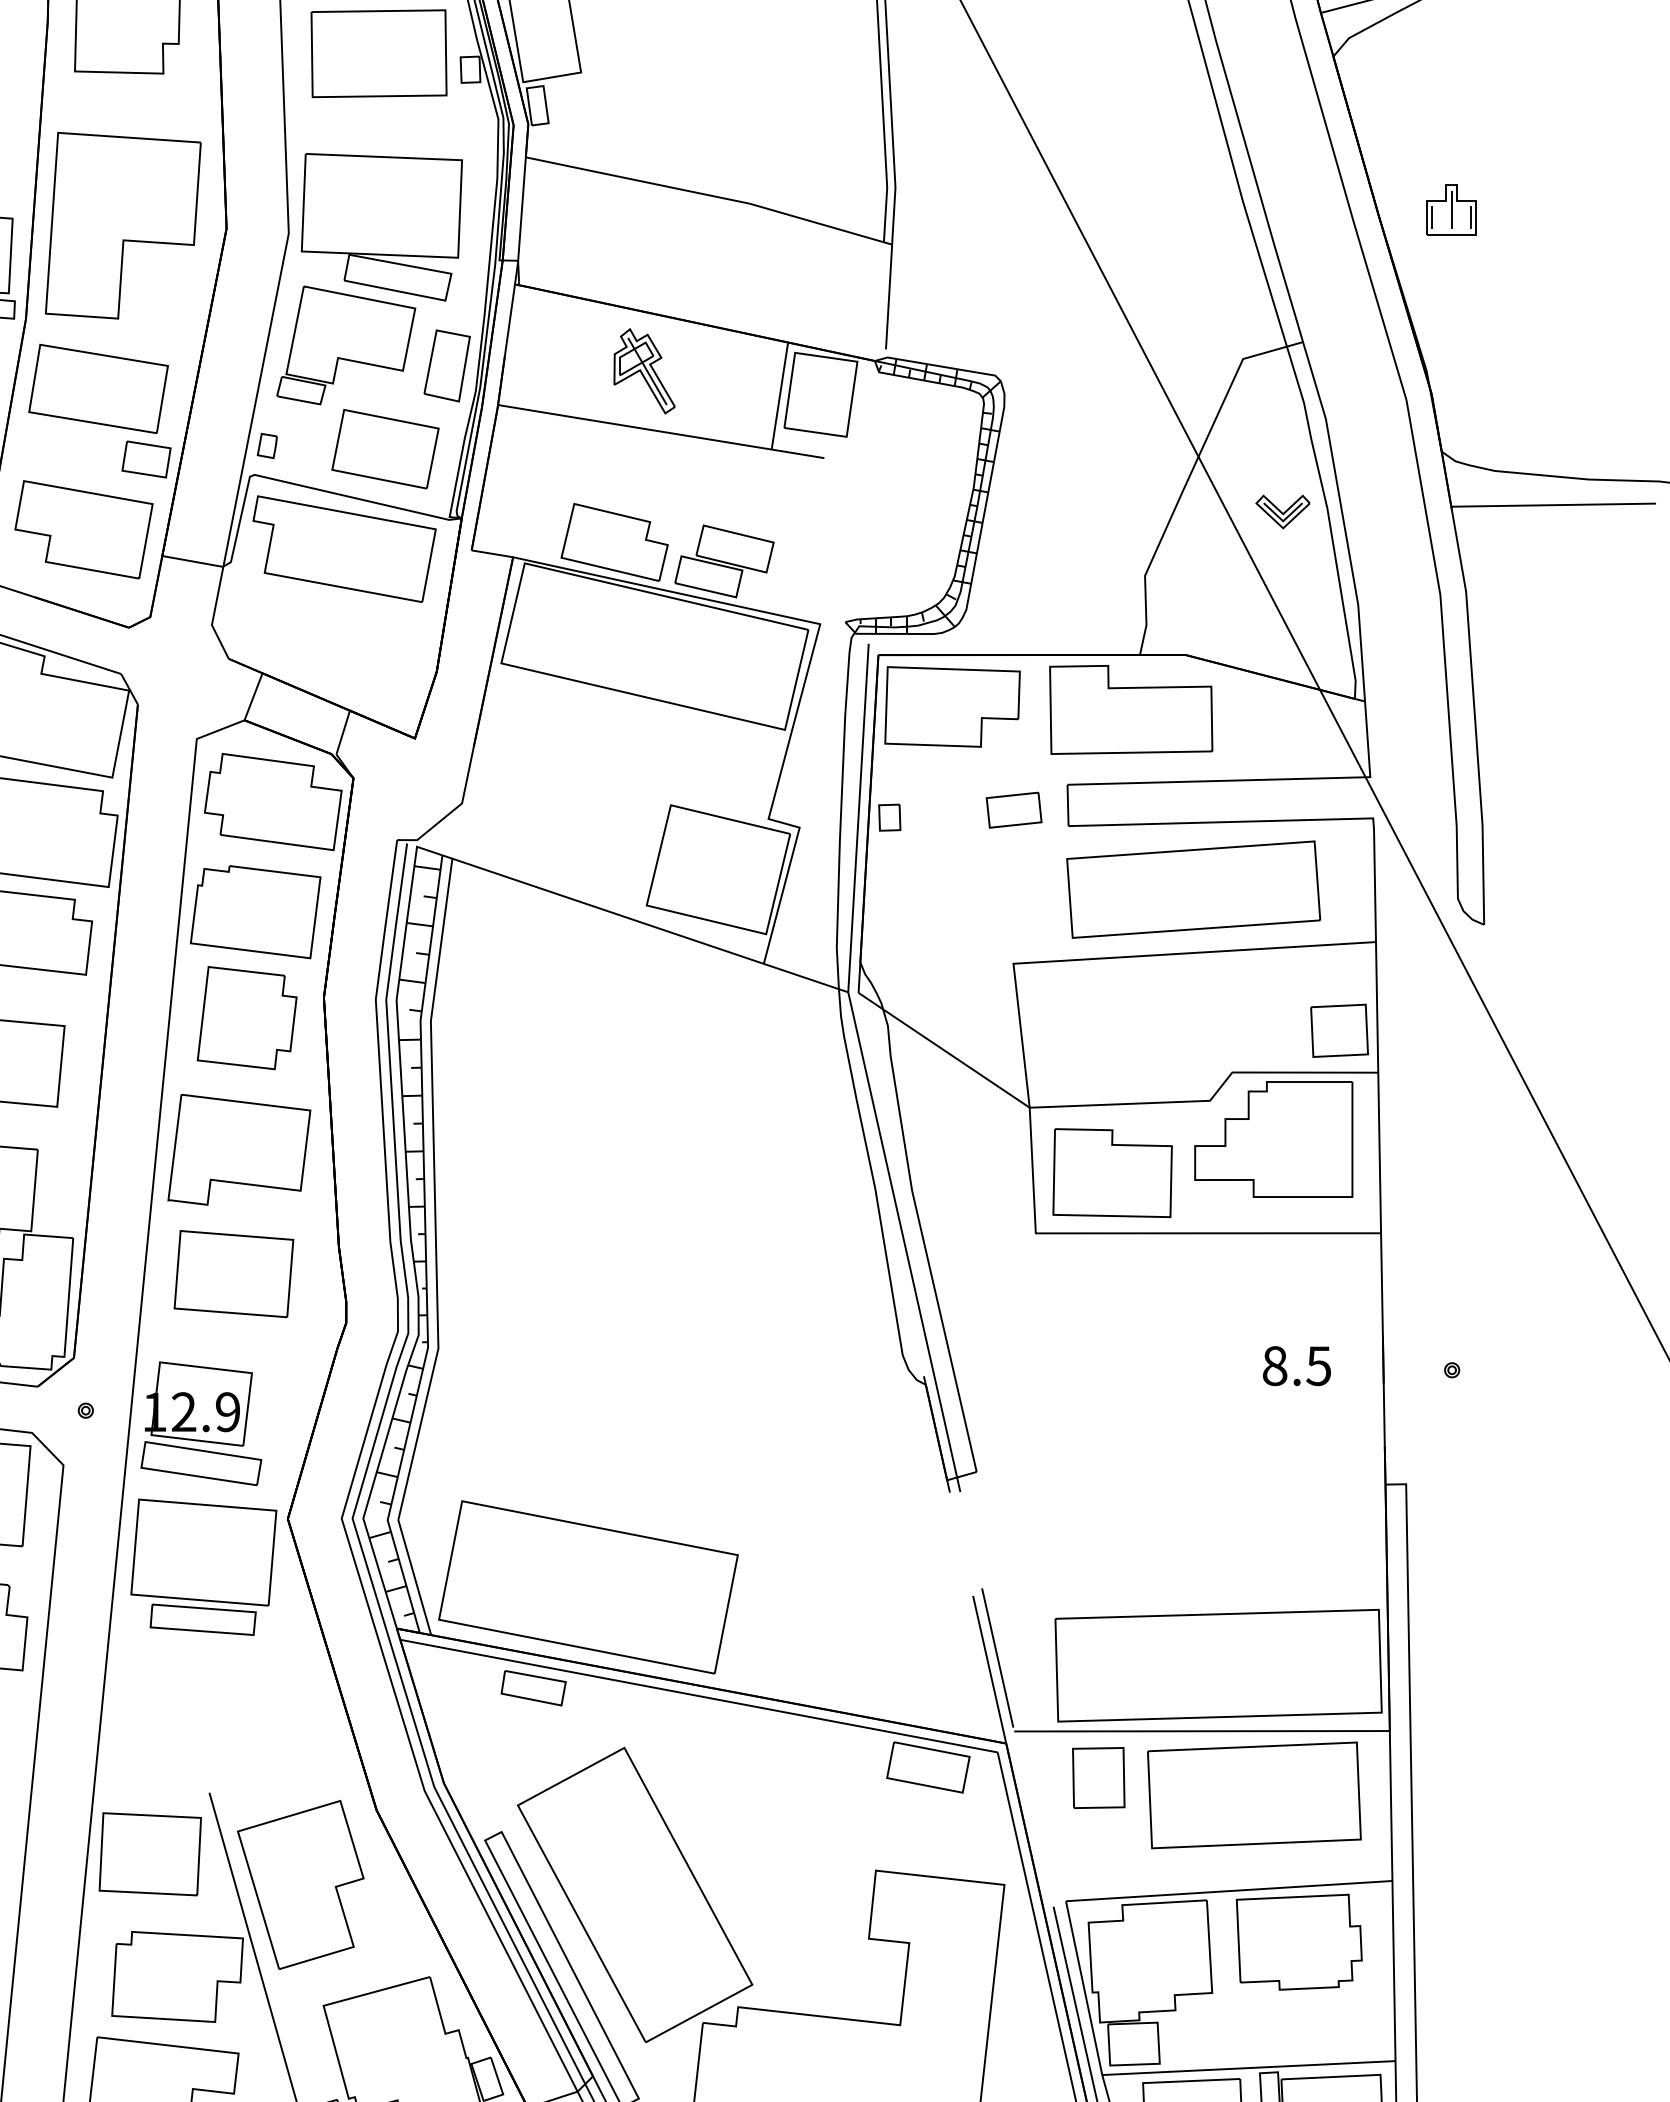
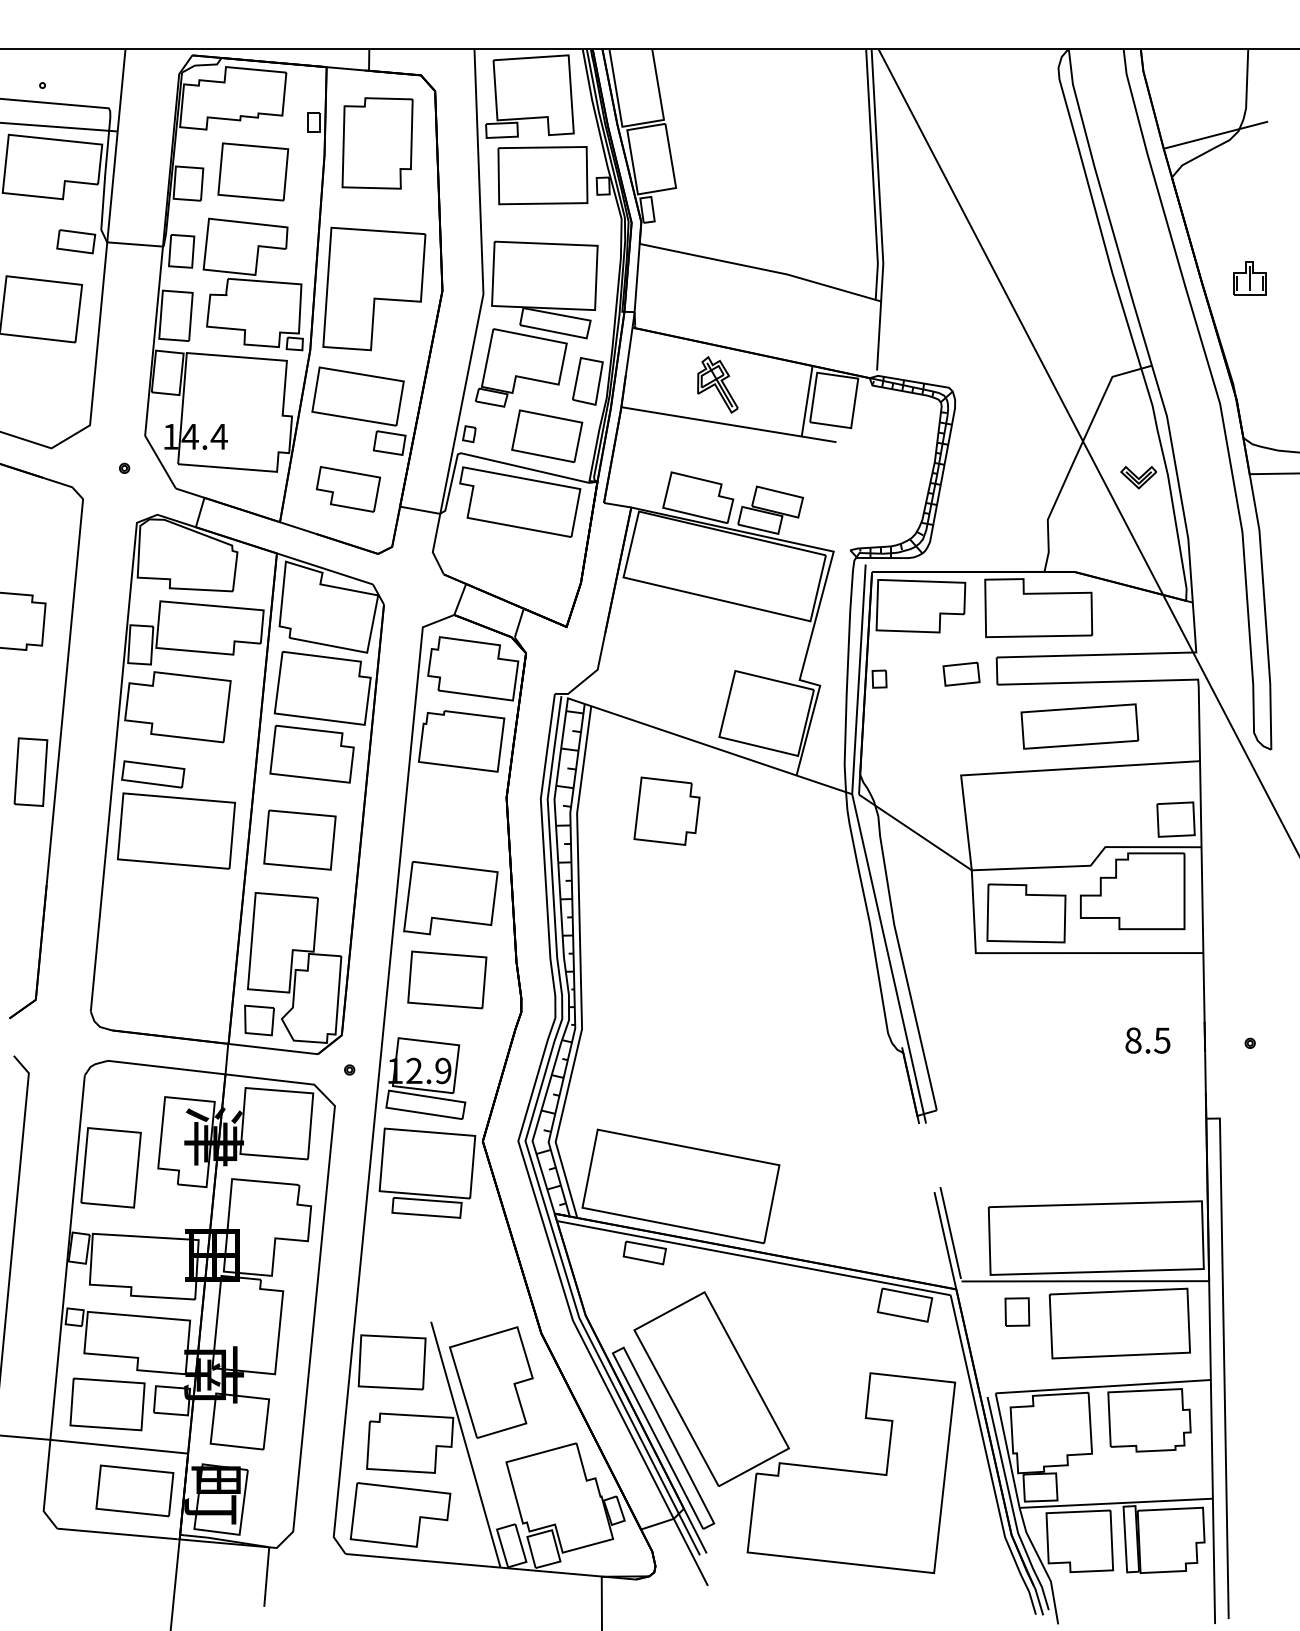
part: (84, 529) -> (348, 489), size x0.7
part: (1193, 889) -> (1079, 726), size x0.7
part: (246, 1016) -> (666, 810), moved
part: (1099, 1777) -> (1017, 1311), size x0.7

